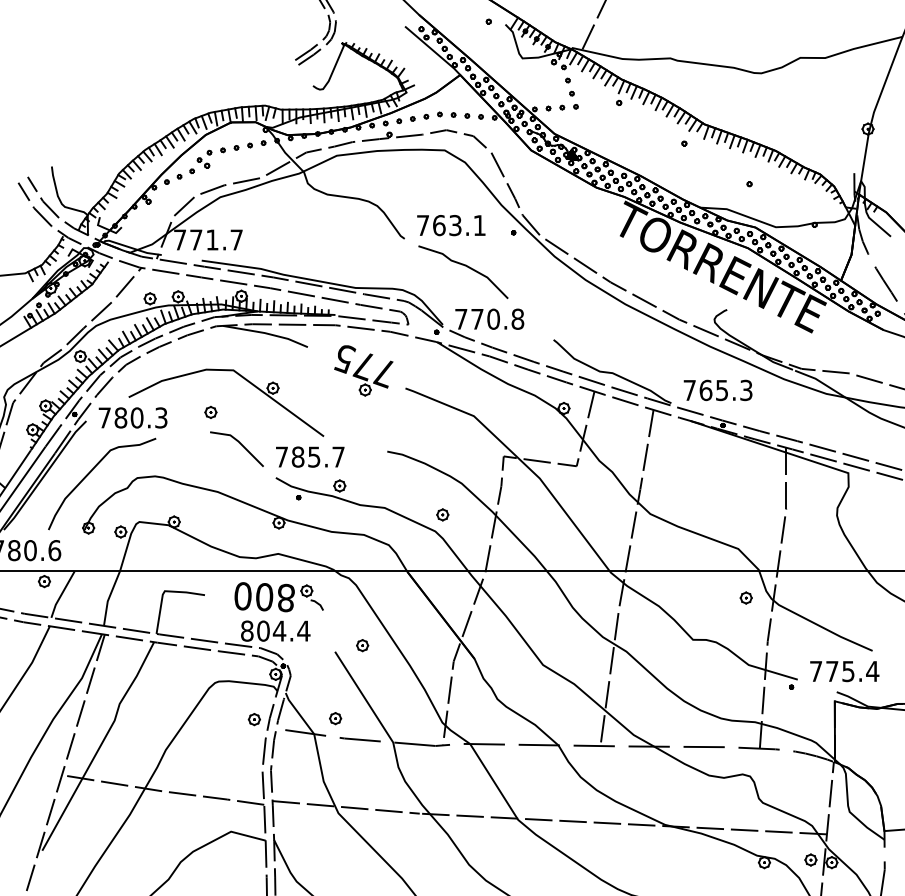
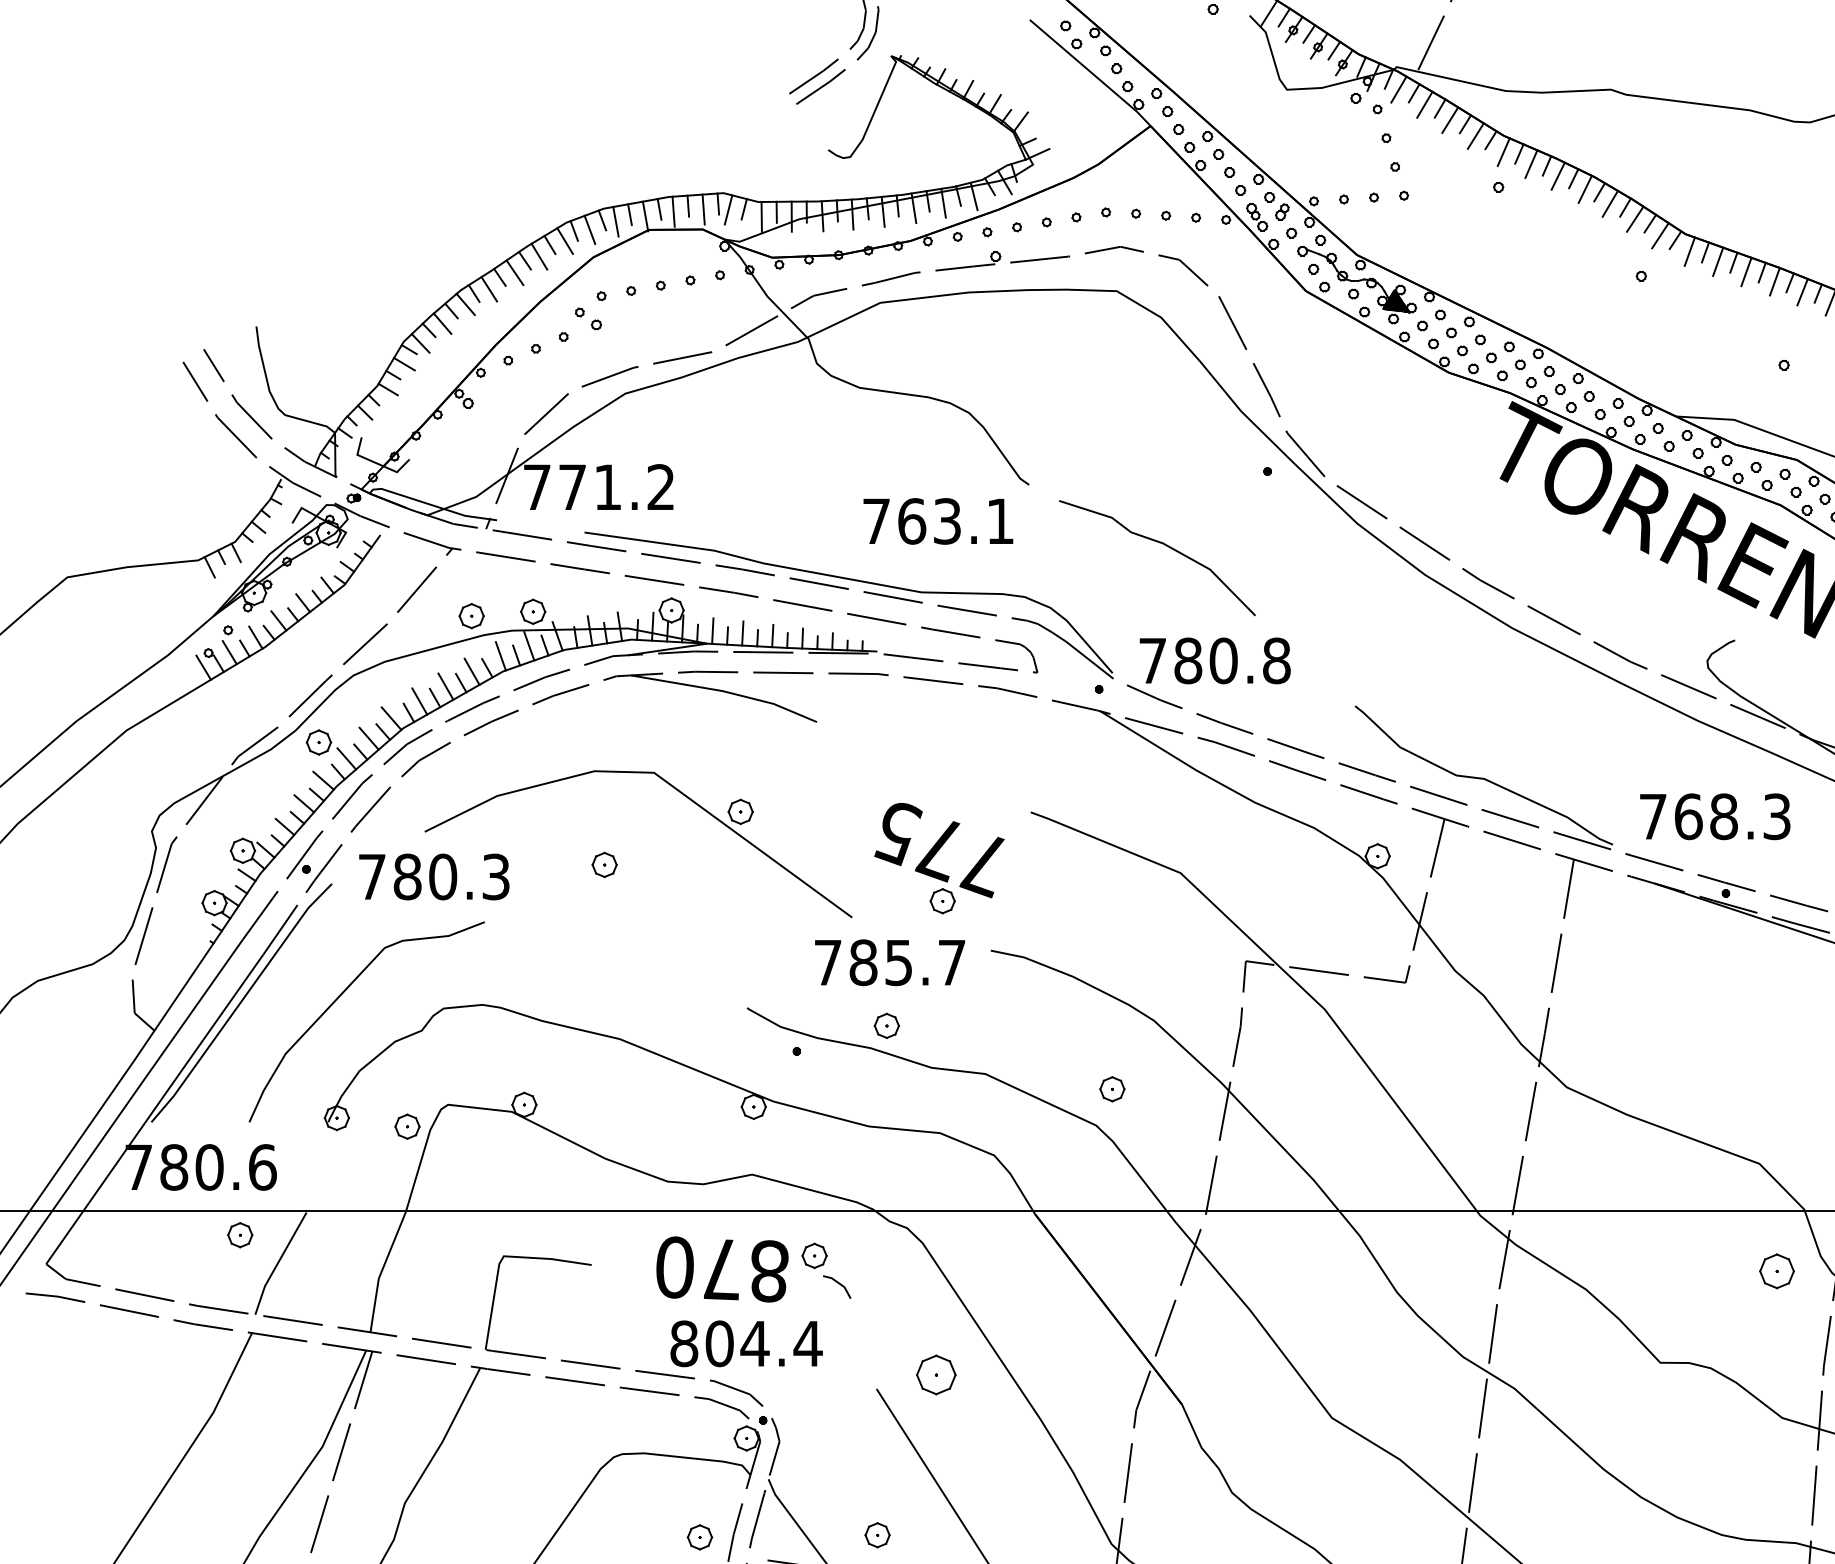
text: (451, 225) -> (938, 521), moved
text: (236, 239) -> (660, 486), 771.7 -> 771.2
text: (477, 318) -> (1188, 659), 770.8 -> 780.8
part: (363, 370) -> (938, 858), moved
text: (721, 390) -> (1722, 816), 765.3 -> 768.3
line: (240, 444) -> (669, 935), removed
text: (310, 456) -> (890, 961), moved
text: (264, 597) -> (721, 1270), 800 -> 870
part: (745, 597) -> (1775, 1270), size x1.4
part: (362, 645) -> (936, 1375), size x1.6

